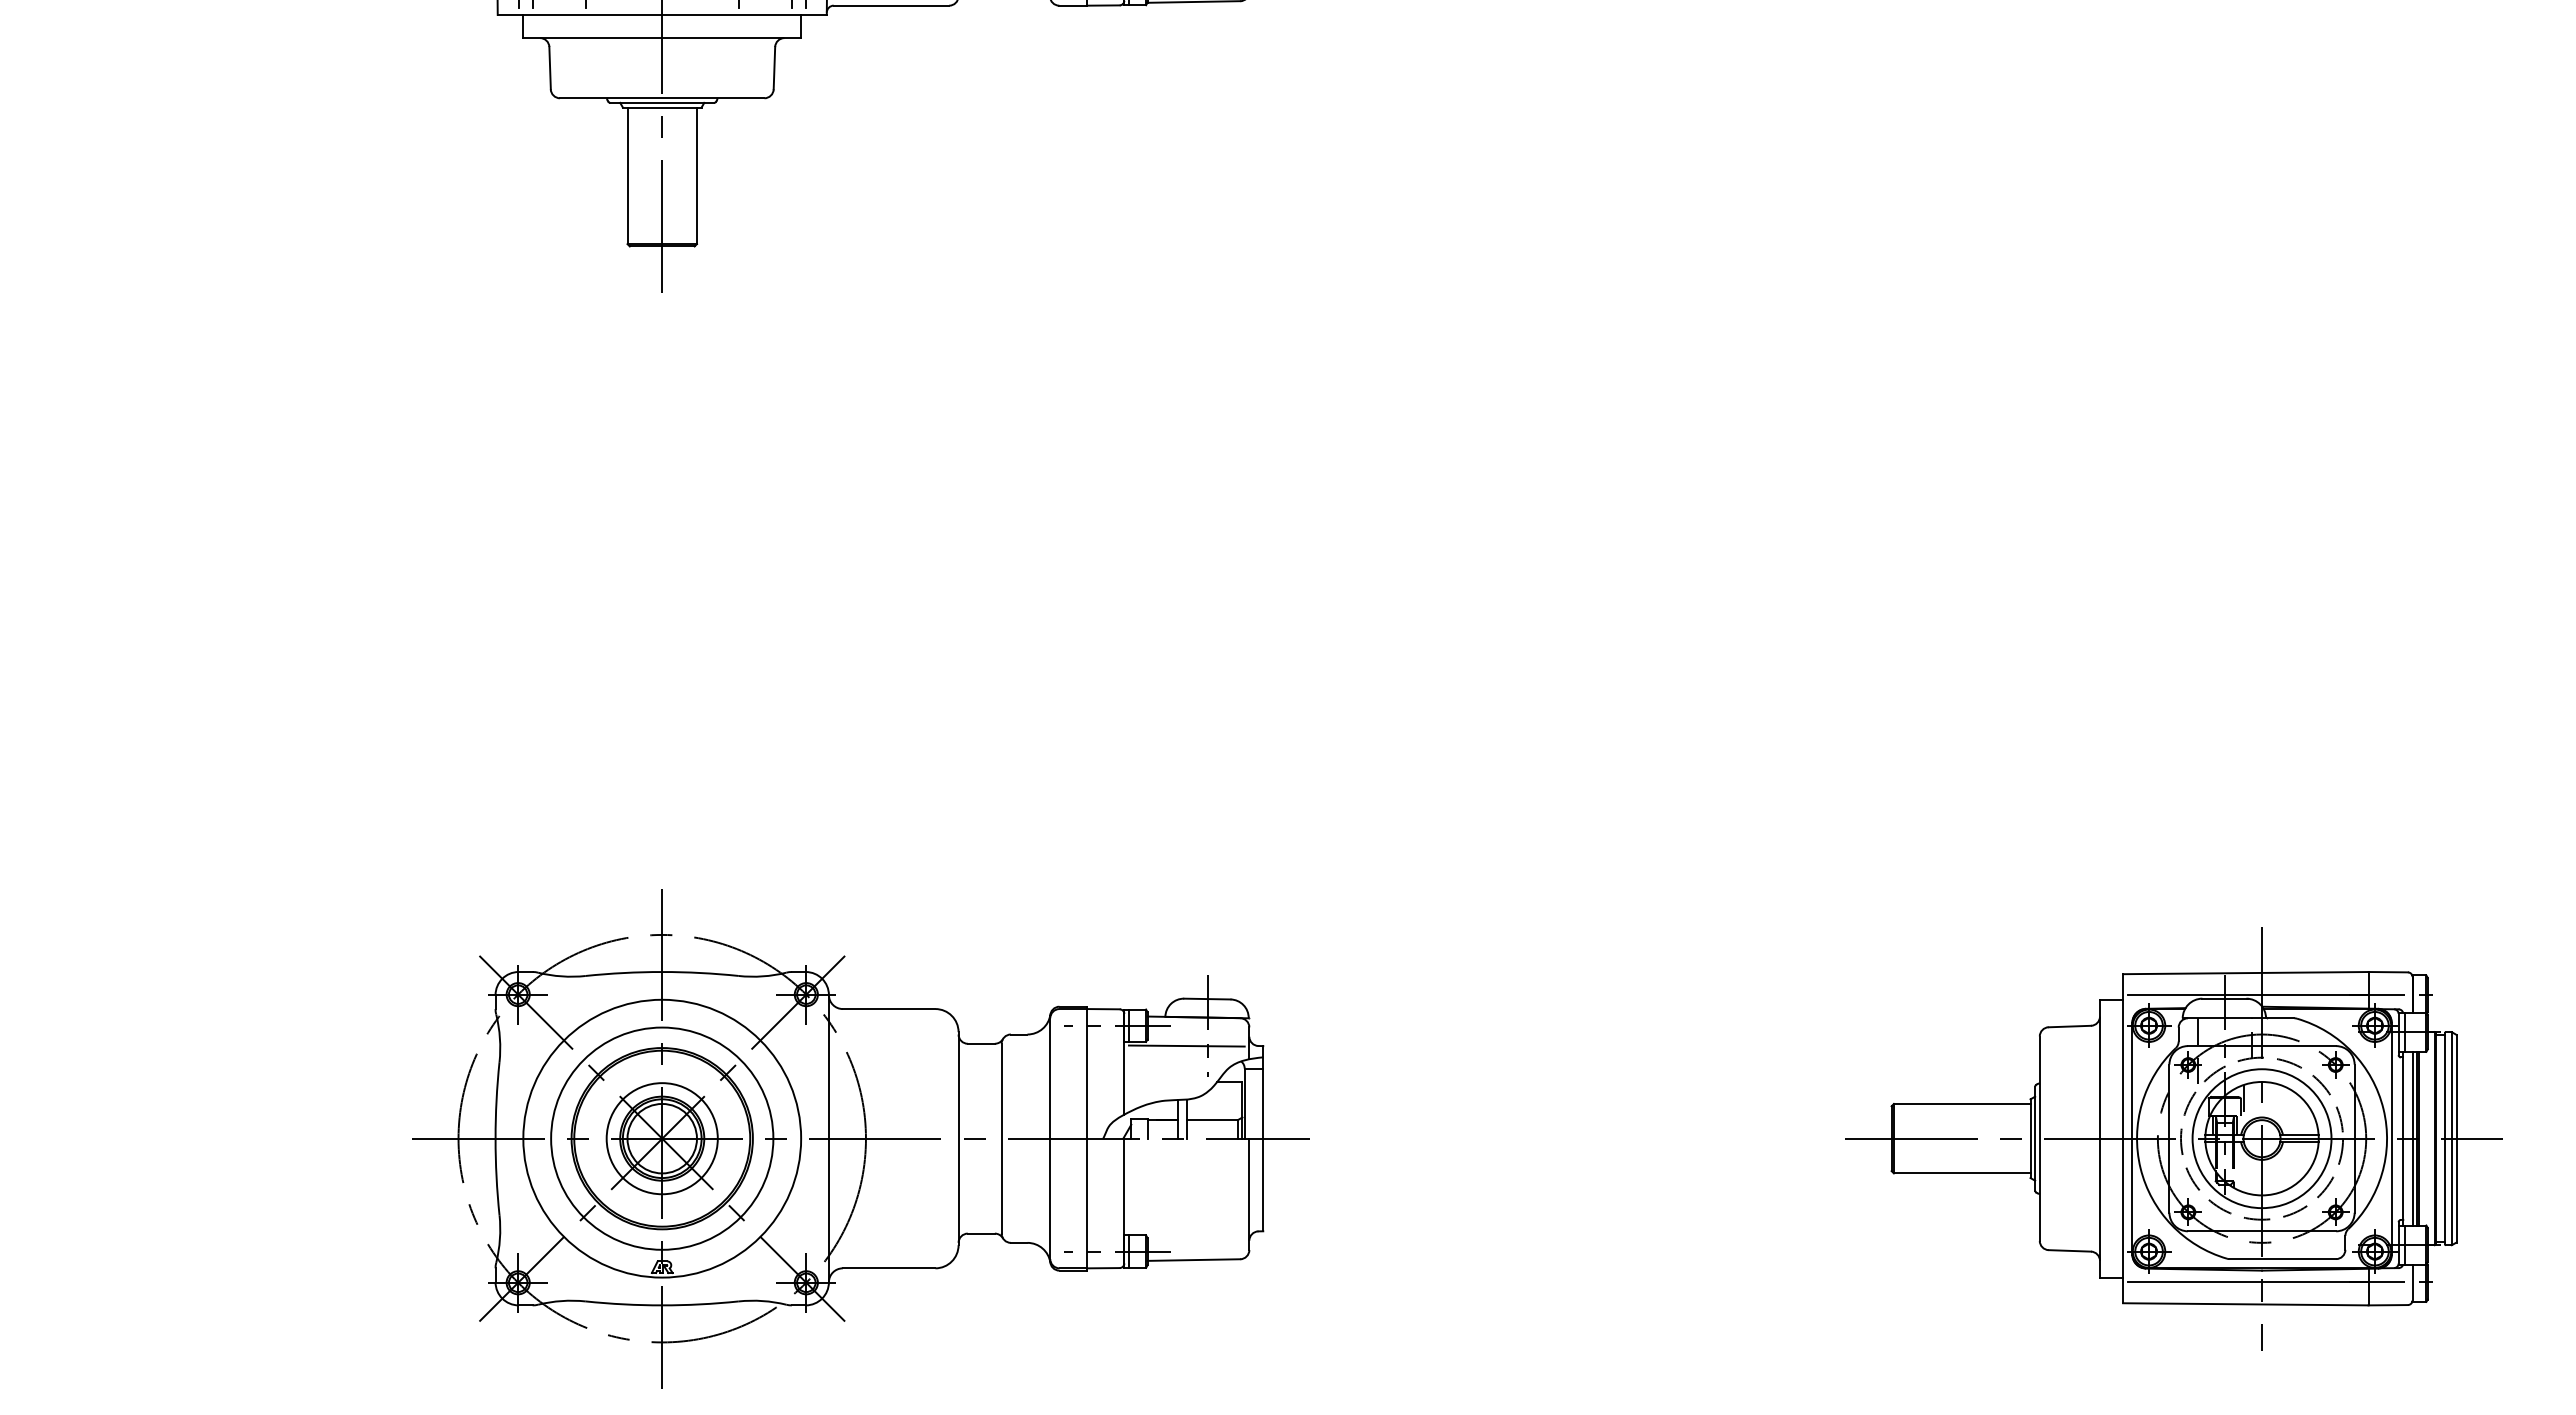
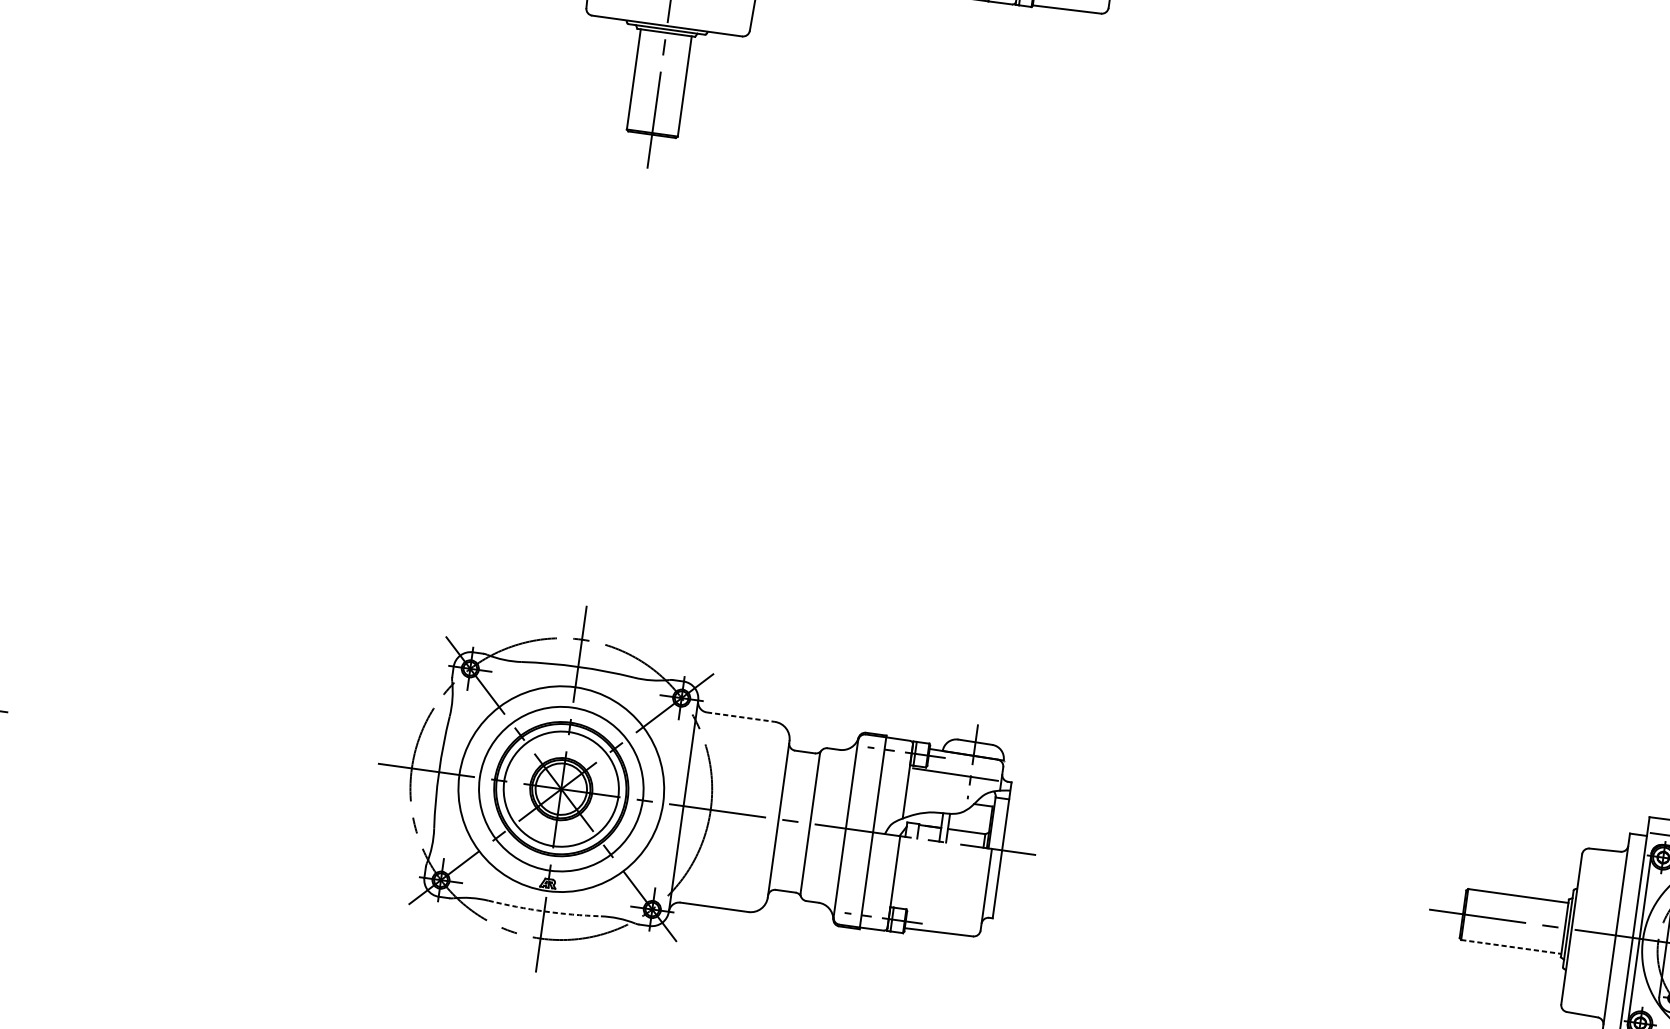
line: (889, 1009) -> (741, 717), solid -> dashed
circle: (661, 1138) -> (560, 788), size x1.4
line: (1962, 1173) -> (1511, 947), solid -> dashed
arc: (662, 1305) -> (544, 911), solid -> dashed

